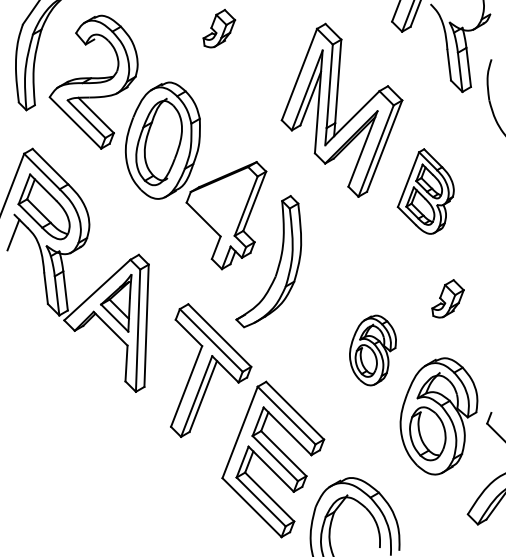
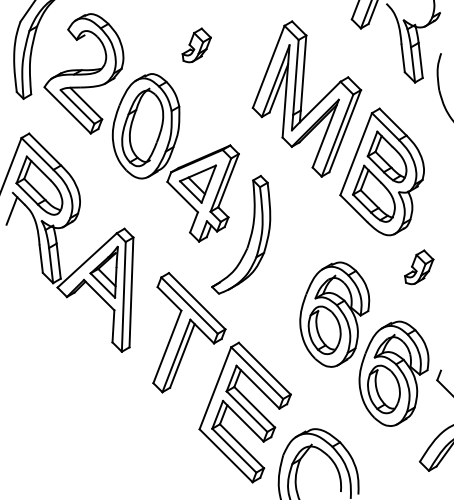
part: (219, 28) -> (196, 45), moved
part: (425, 191) -> (381, 171), size x1.67
part: (220, 204) -> (197, 183), added
part: (447, 298) -> (418, 267), moved
part: (372, 350) -> (334, 314), size x1.67

